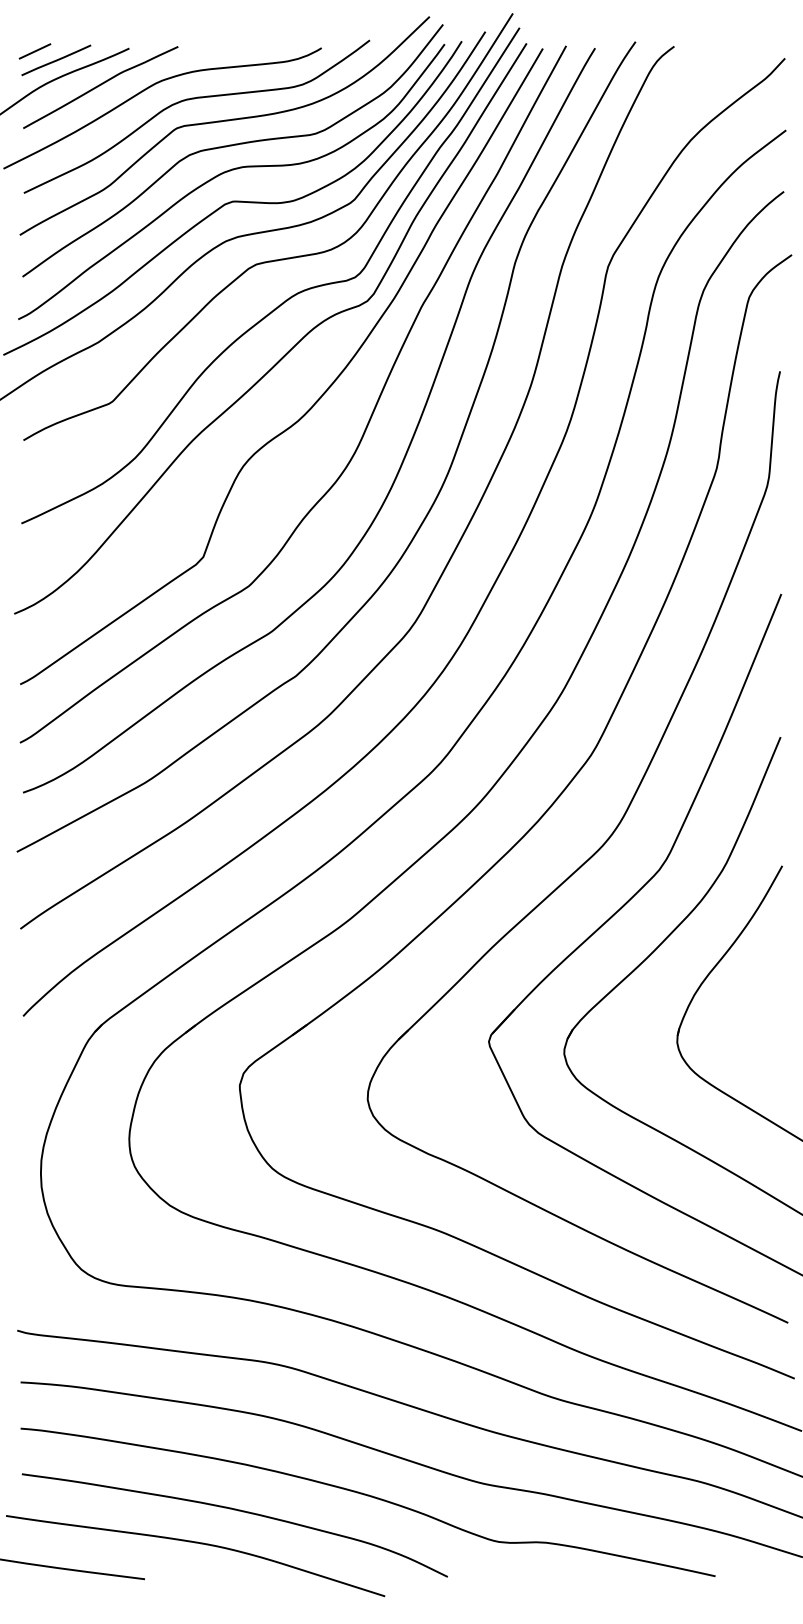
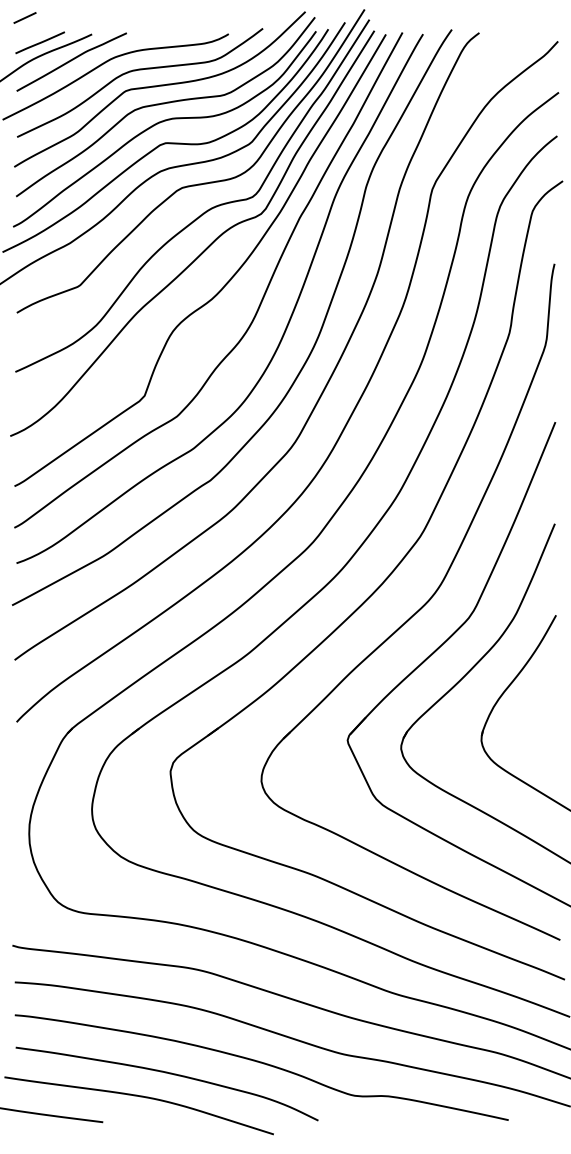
line: (34, 51) -> (24, 18), moved

